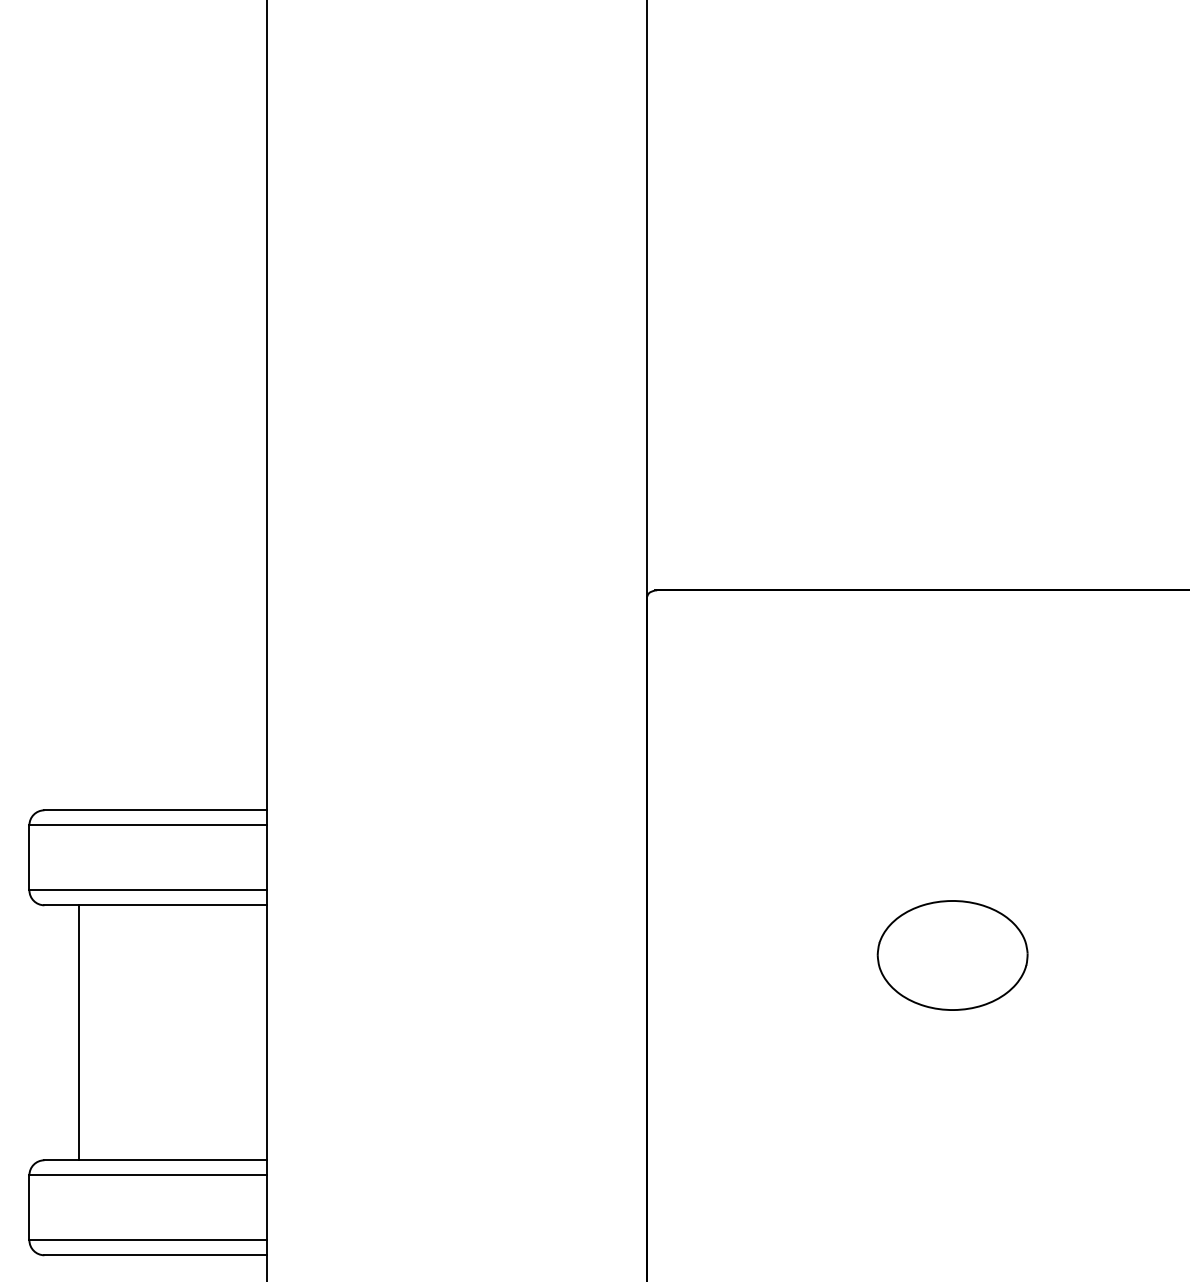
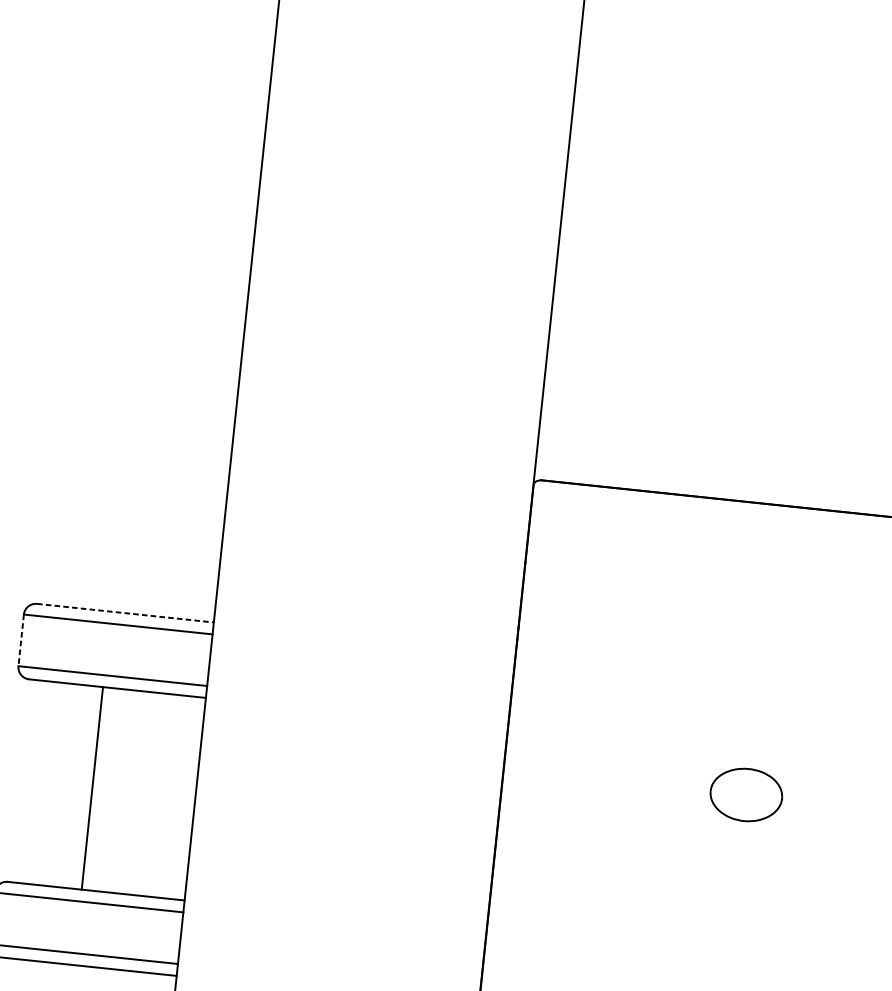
line: (156, 810) -> (126, 613), solid -> dashed
line: (29, 858) -> (21, 640), solid -> dashed
part: (952, 955) -> (746, 795), size x0.6
line: (79, 1032) -> (92, 788), moved

